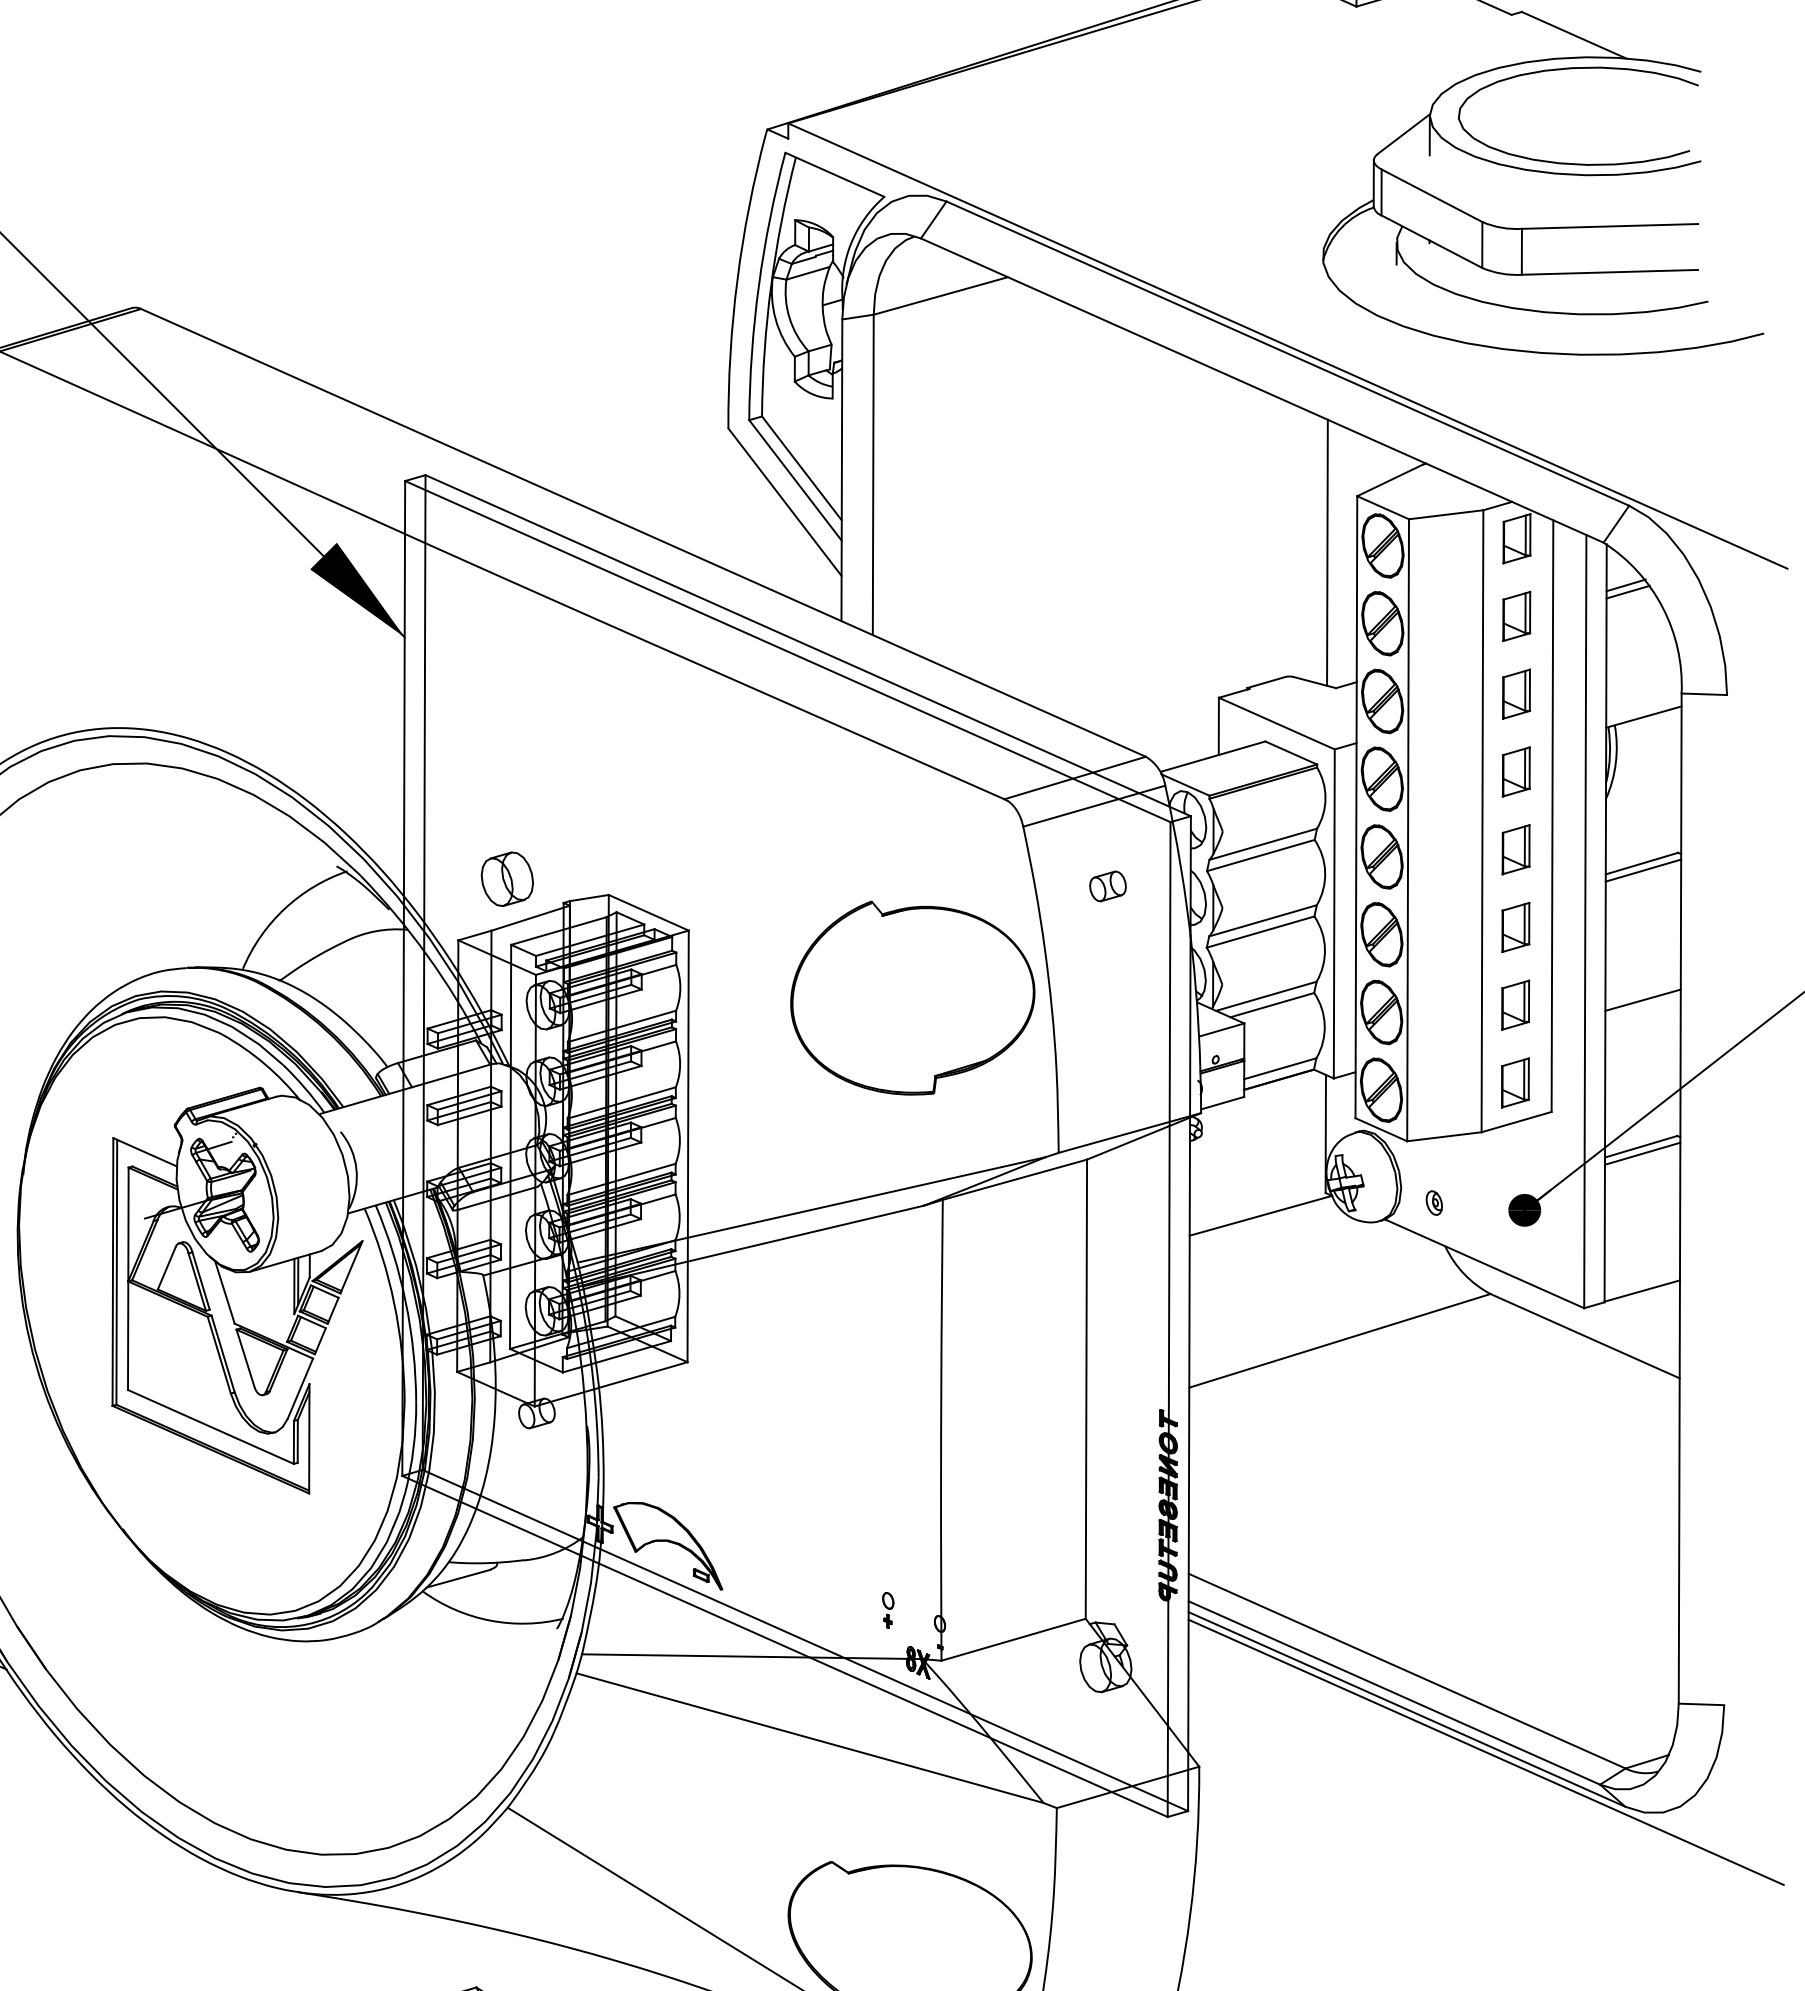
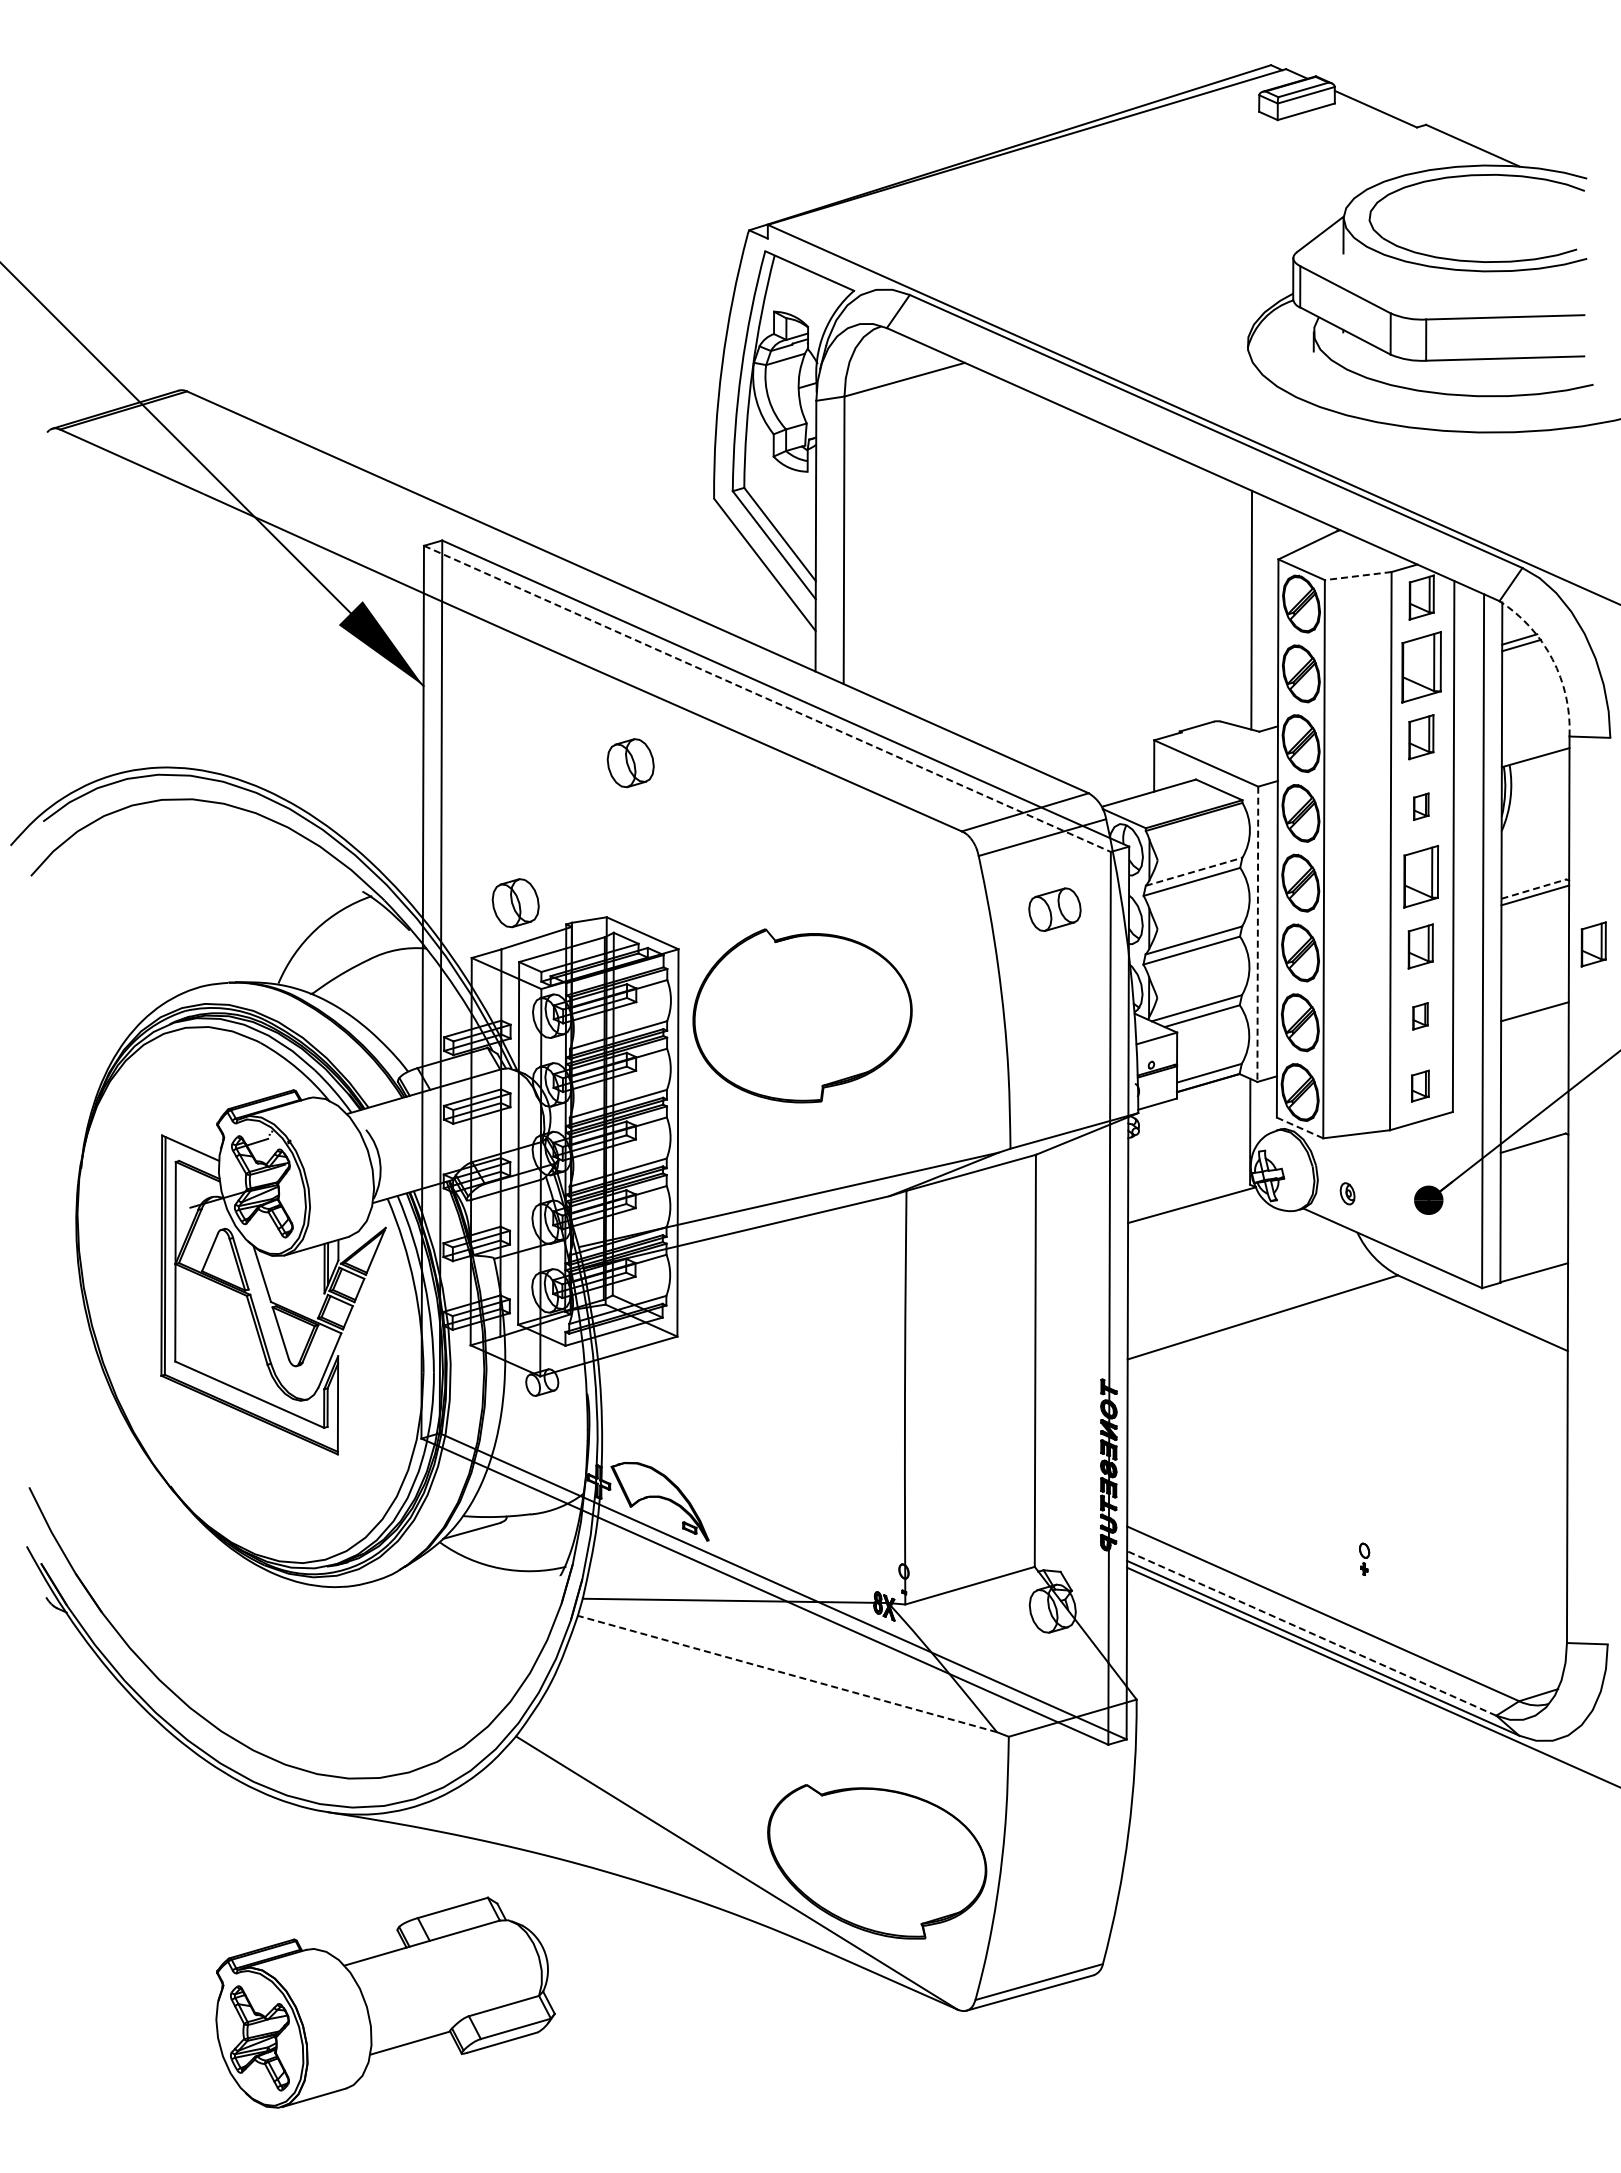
line: (1446, 515) -> (1358, 576), solid -> dashed
arc: (1662, 607) -> (1552, 659), solid -> dashed
part: (1516, 616) -> (1421, 667), size x1.6
line: (787, 651) -> (767, 698), solid -> dashed
part: (635, 723) -> (630, 763), added
part: (1516, 771) -> (1421, 806), size x0.6
line: (1263, 843) -> (1194, 871), solid -> dashed
part: (1515, 849) -> (1420, 876), size x1.4
line: (1641, 864) -> (1533, 889), solid -> dashed
part: (1107, 886) -> (1054, 909), size x1.6
line: (1333, 914) -> (1257, 934), solid -> dashed
part: (1708, 925) -> (1593, 944), added
part: (912, 997) -> (802, 1015), moved
part: (1515, 1005) -> (1420, 1016), size x0.6
part: (1515, 1083) -> (1420, 1086), size x0.7
line: (1380, 1129) -> (1299, 1127), solid -> dashed
line: (1642, 1153) -> (1534, 1149), removed
part: (888, 1609) -> (1364, 1558), moved
line: (1394, 1693) -> (1311, 1633), solid -> dashed
line: (809, 1737) -> (786, 1673), solid -> dashed

